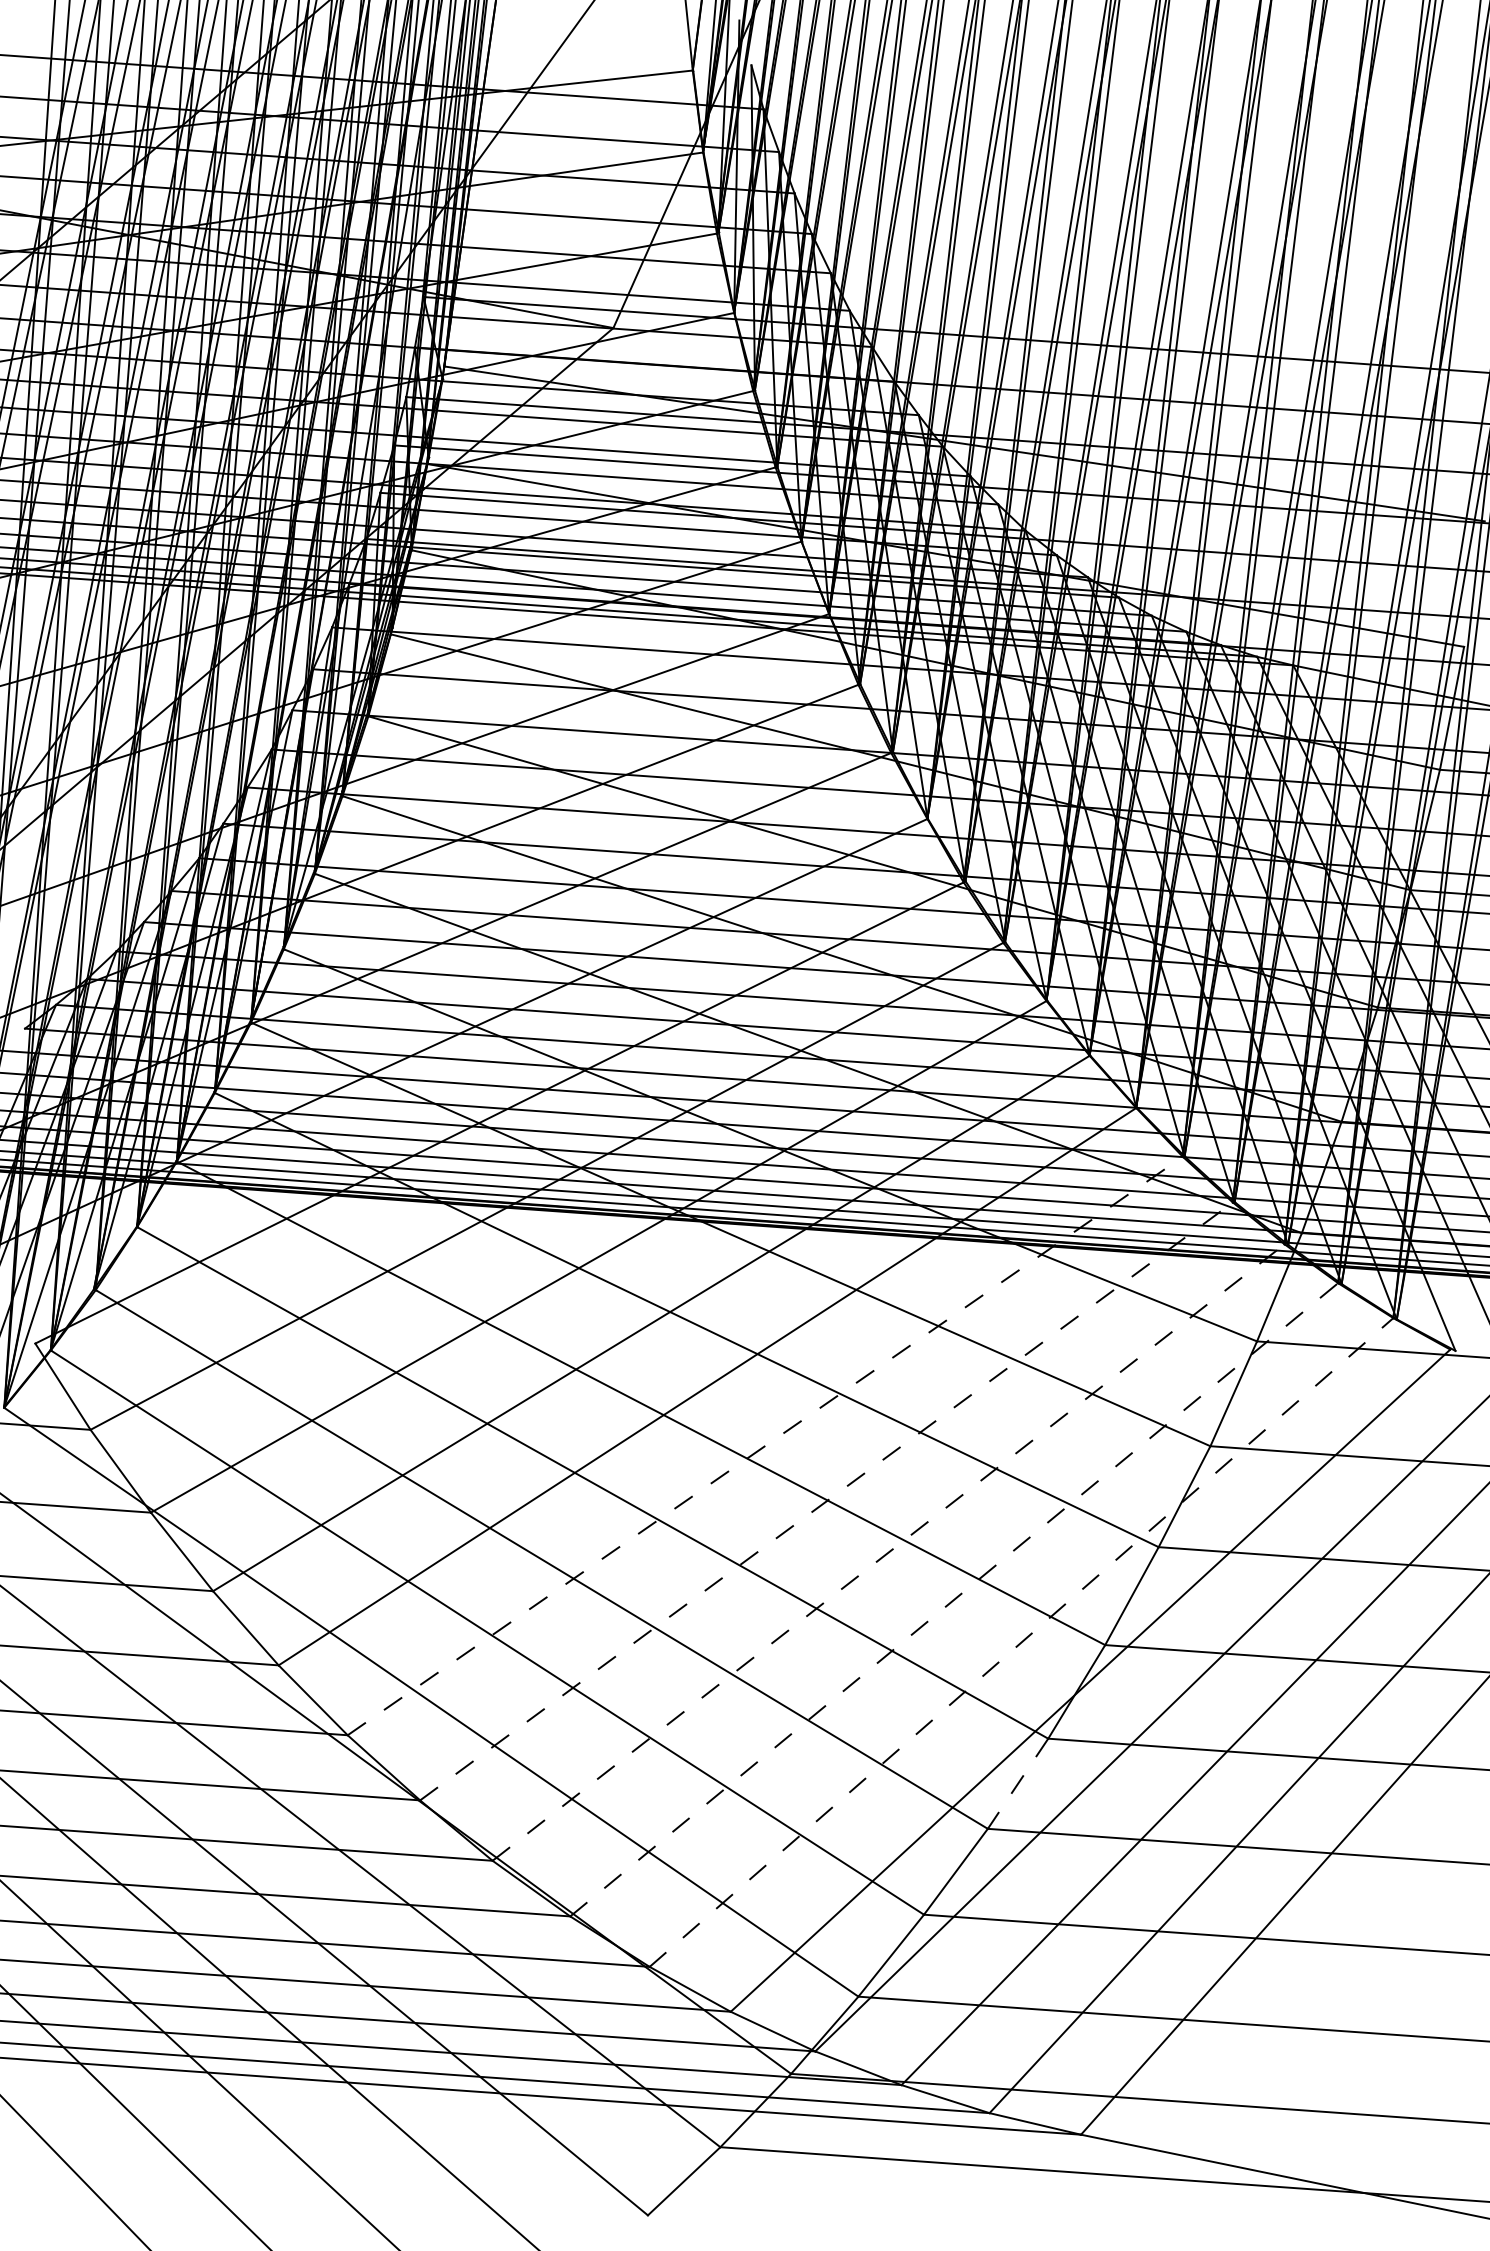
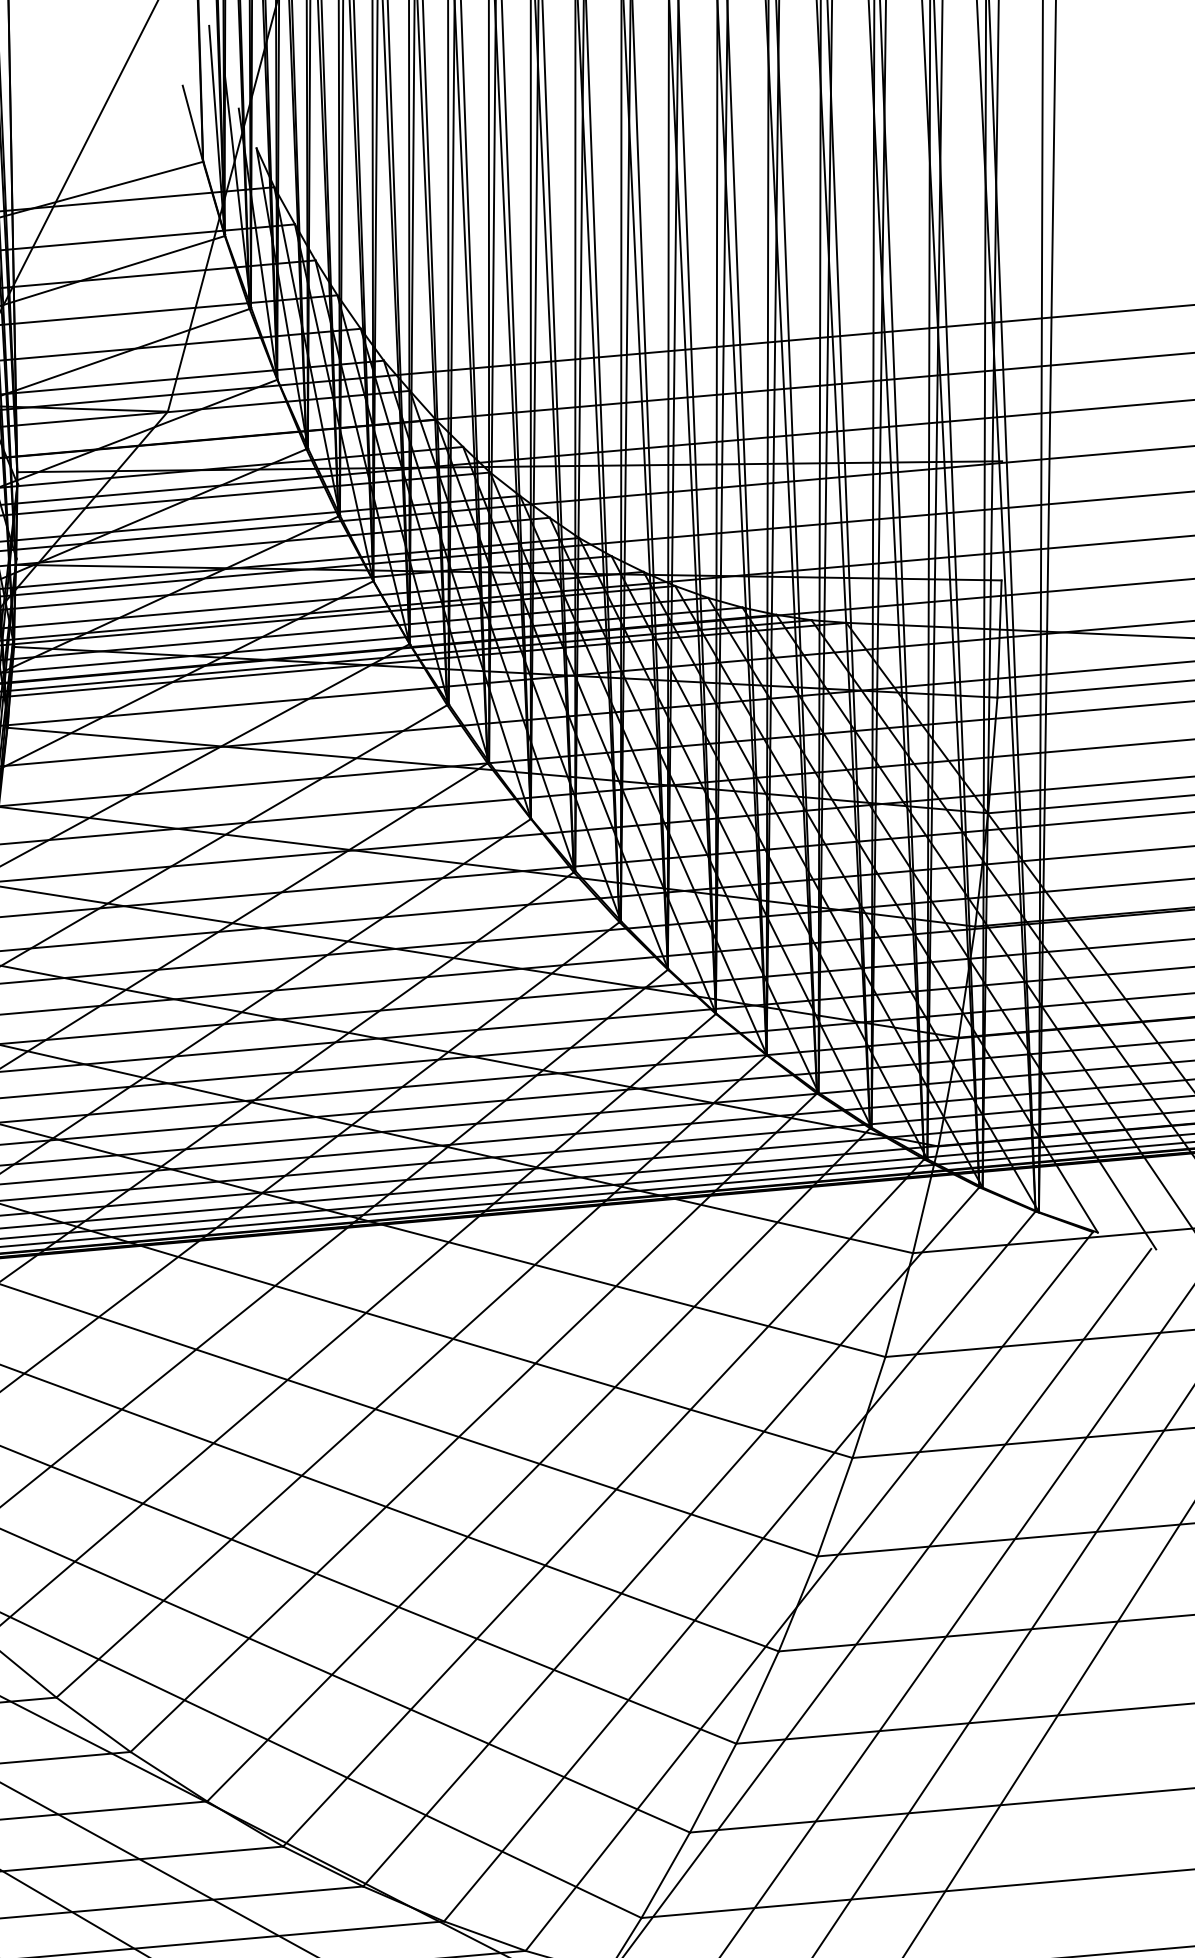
line: (765, 1446) -> (474, 1423), dashed -> solid
line: (826, 1501) -> (538, 1464), dashed -> solid
line: (888, 1552) -> (603, 1502), dashed -> solid
line: (954, 1599) -> (671, 1536), dashed -> solid
line: (1021, 1642) -> (739, 1566), dashed -> solid
line: (1017, 1784) -> (757, 1698), dashed -> solid

